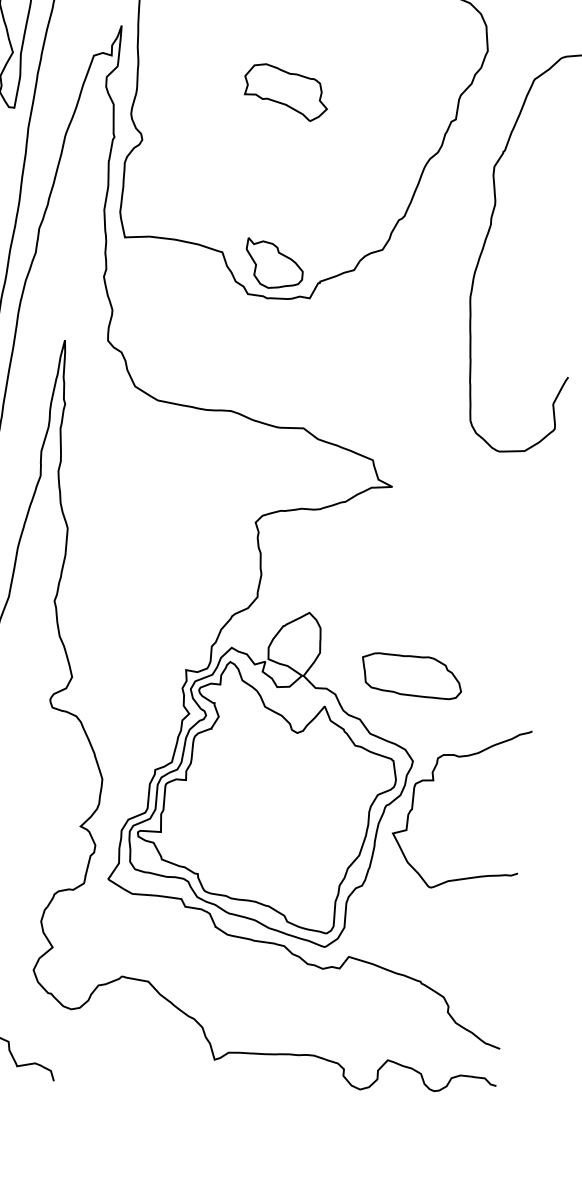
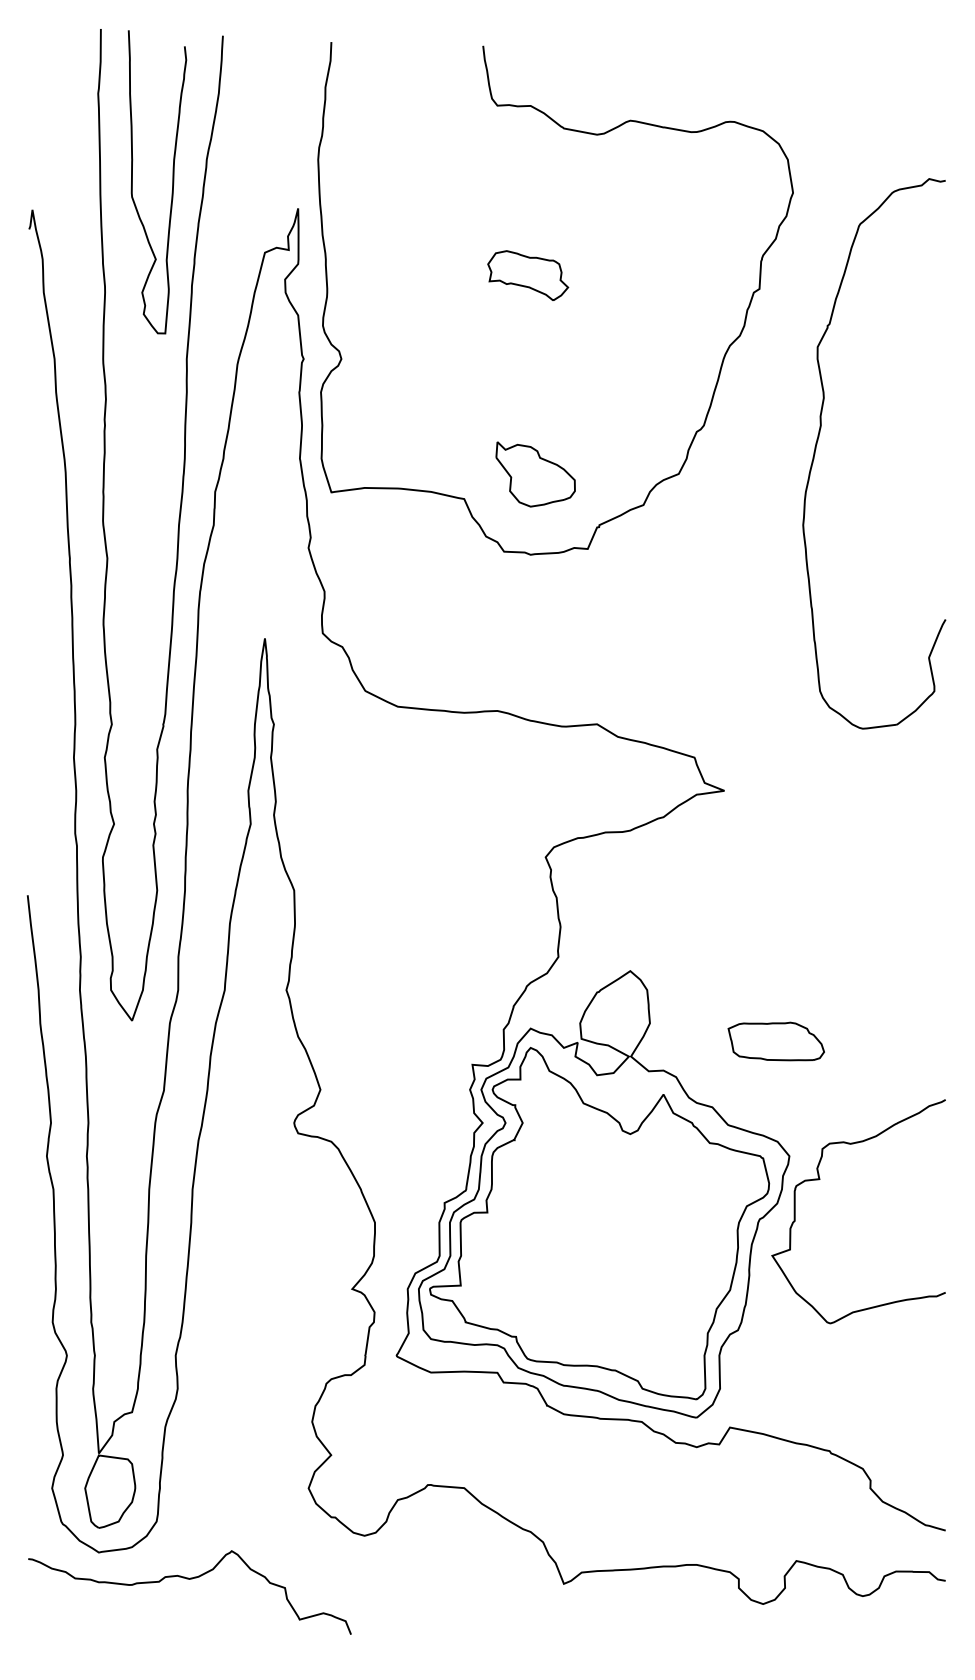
part: (286, 92) -> (528, 275), size x0.7
part: (274, 264) -> (535, 474), moved
part: (412, 675) -> (776, 1041), size x0.7

